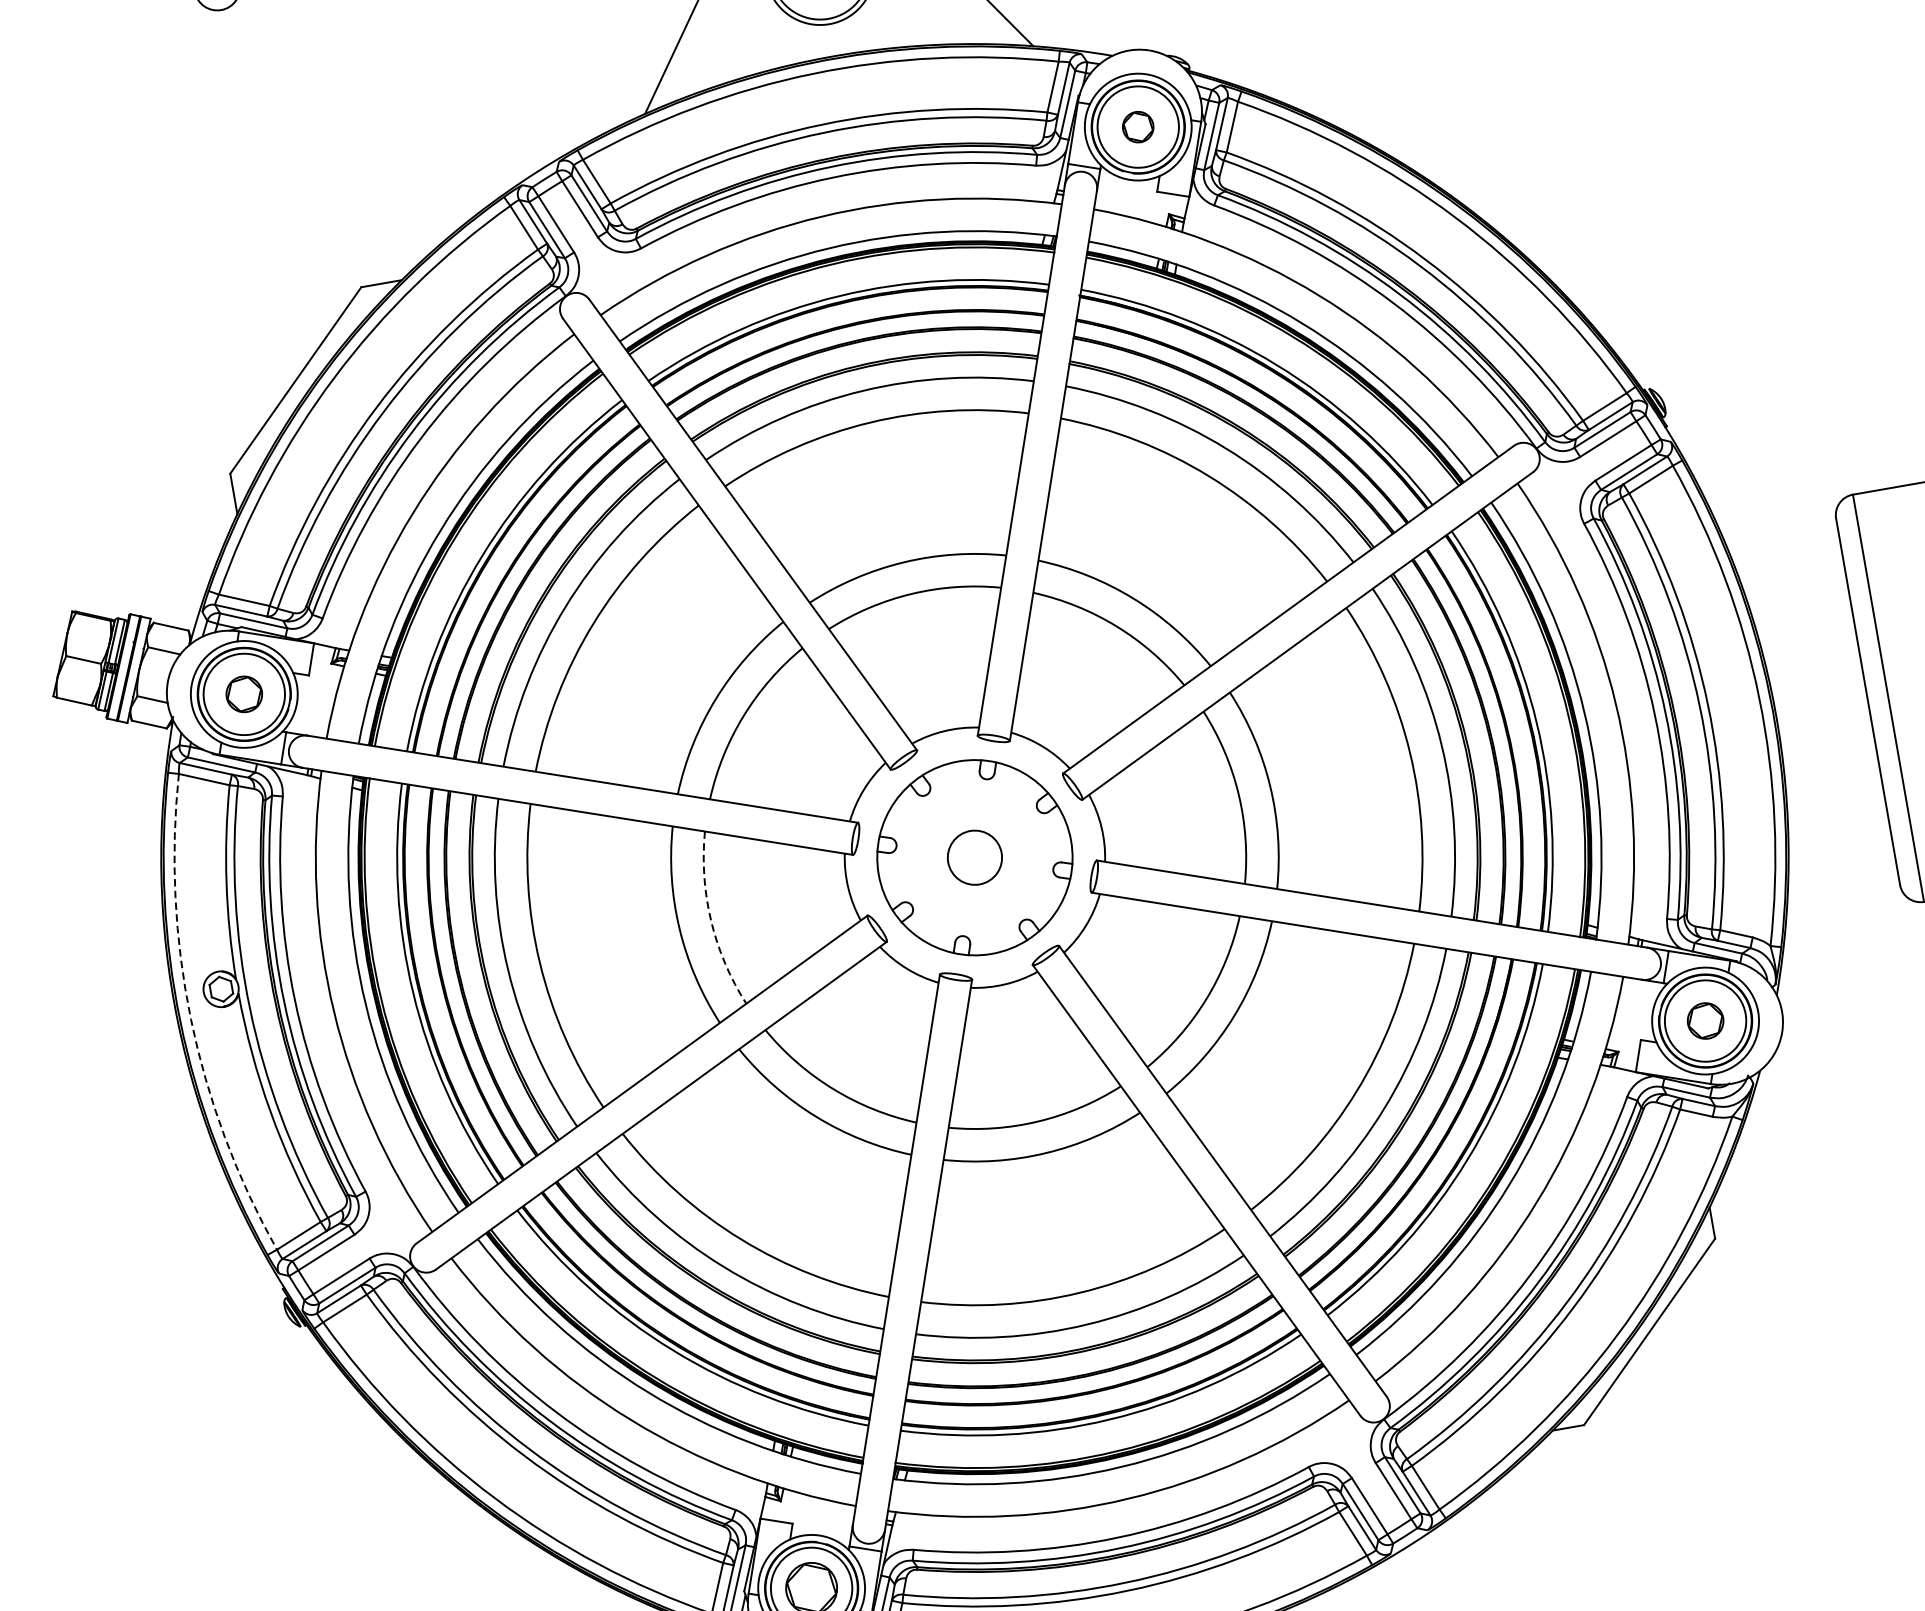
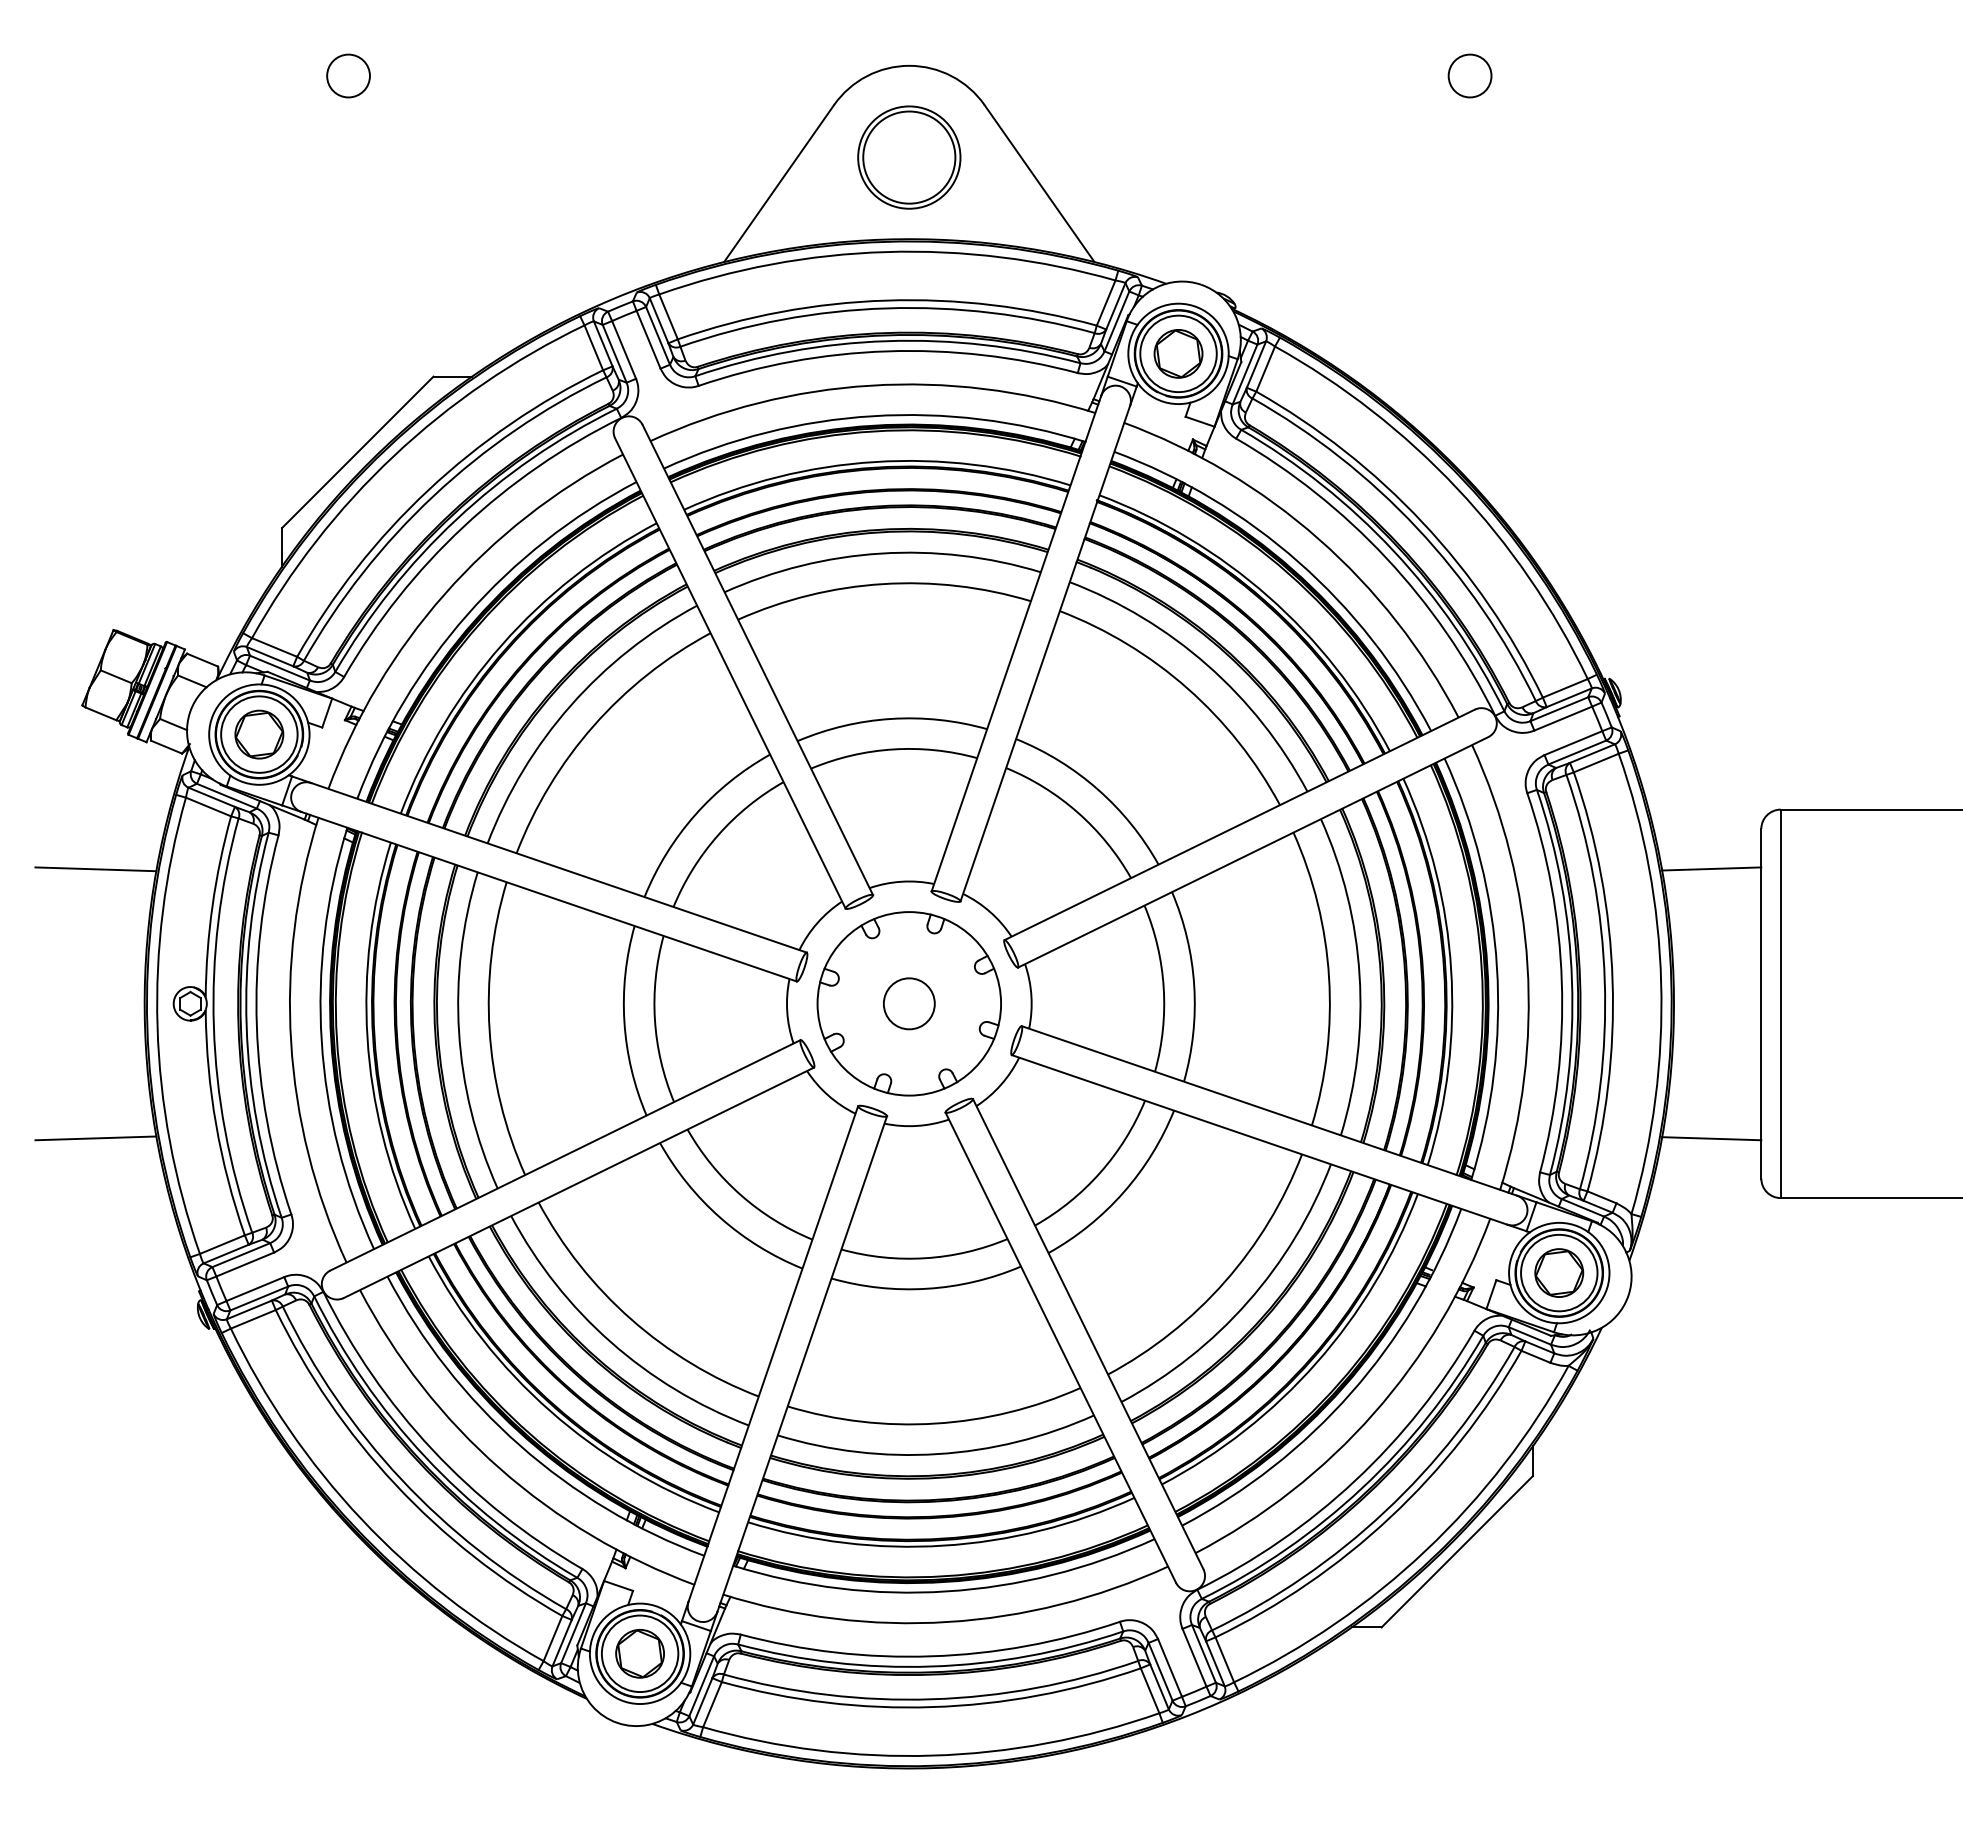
part: (1138, 126) -> (1178, 353), size x1.67
line: (1791, 569) -> (1711, 868), added
part: (244, 694) -> (259, 734), size x1.43
line: (1840, 852) -> (1711, 1138), added
line: (97, 865) -> (95, 869), added
arc: (710, 920) -> (654, 1019), dashed -> solid
arc: (190, 1019) -> (157, 1026), dashed -> solid
part: (1705, 1020) -> (1559, 1272), size x1.43
line: (146, 1147) -> (95, 1138), added

